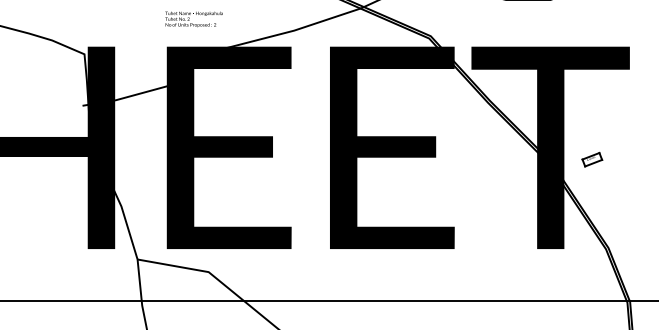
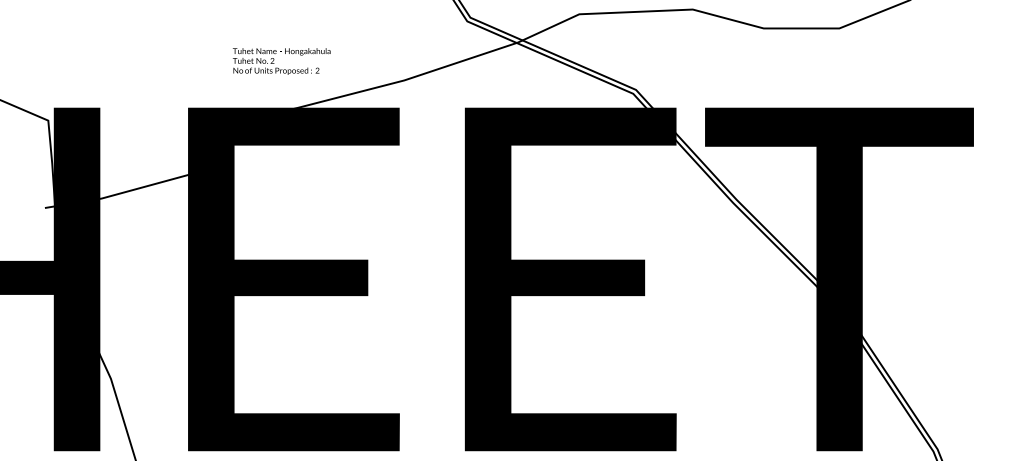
text: (193, 19) -> (280, 61), moved
part: (592, 159) -> (910, 299), removed

